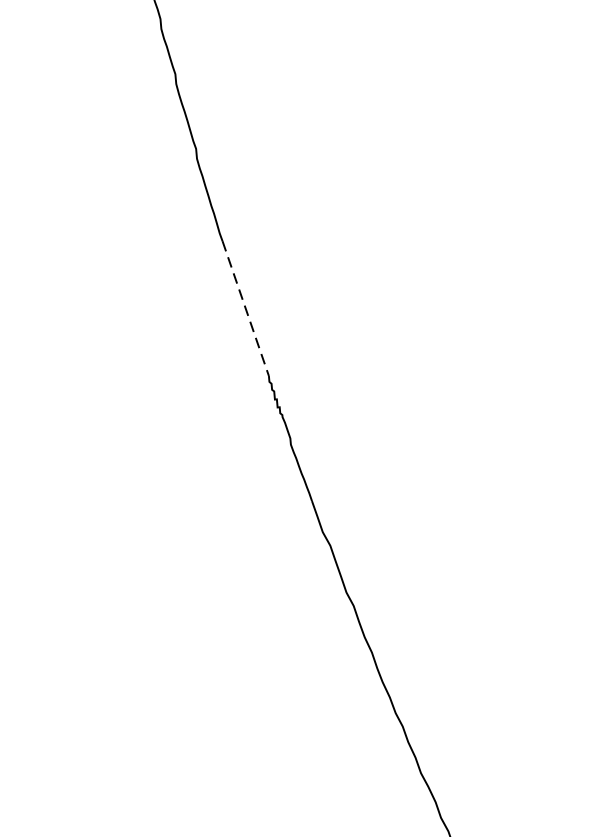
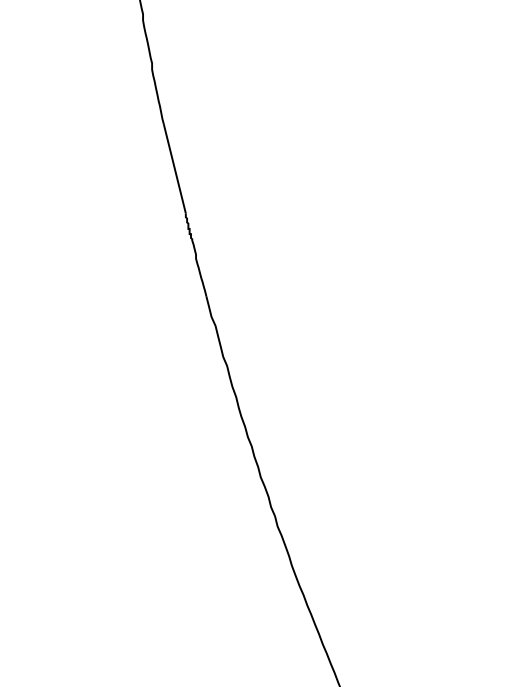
line: (245, 309) -> (174, 169), dashed -> solid

